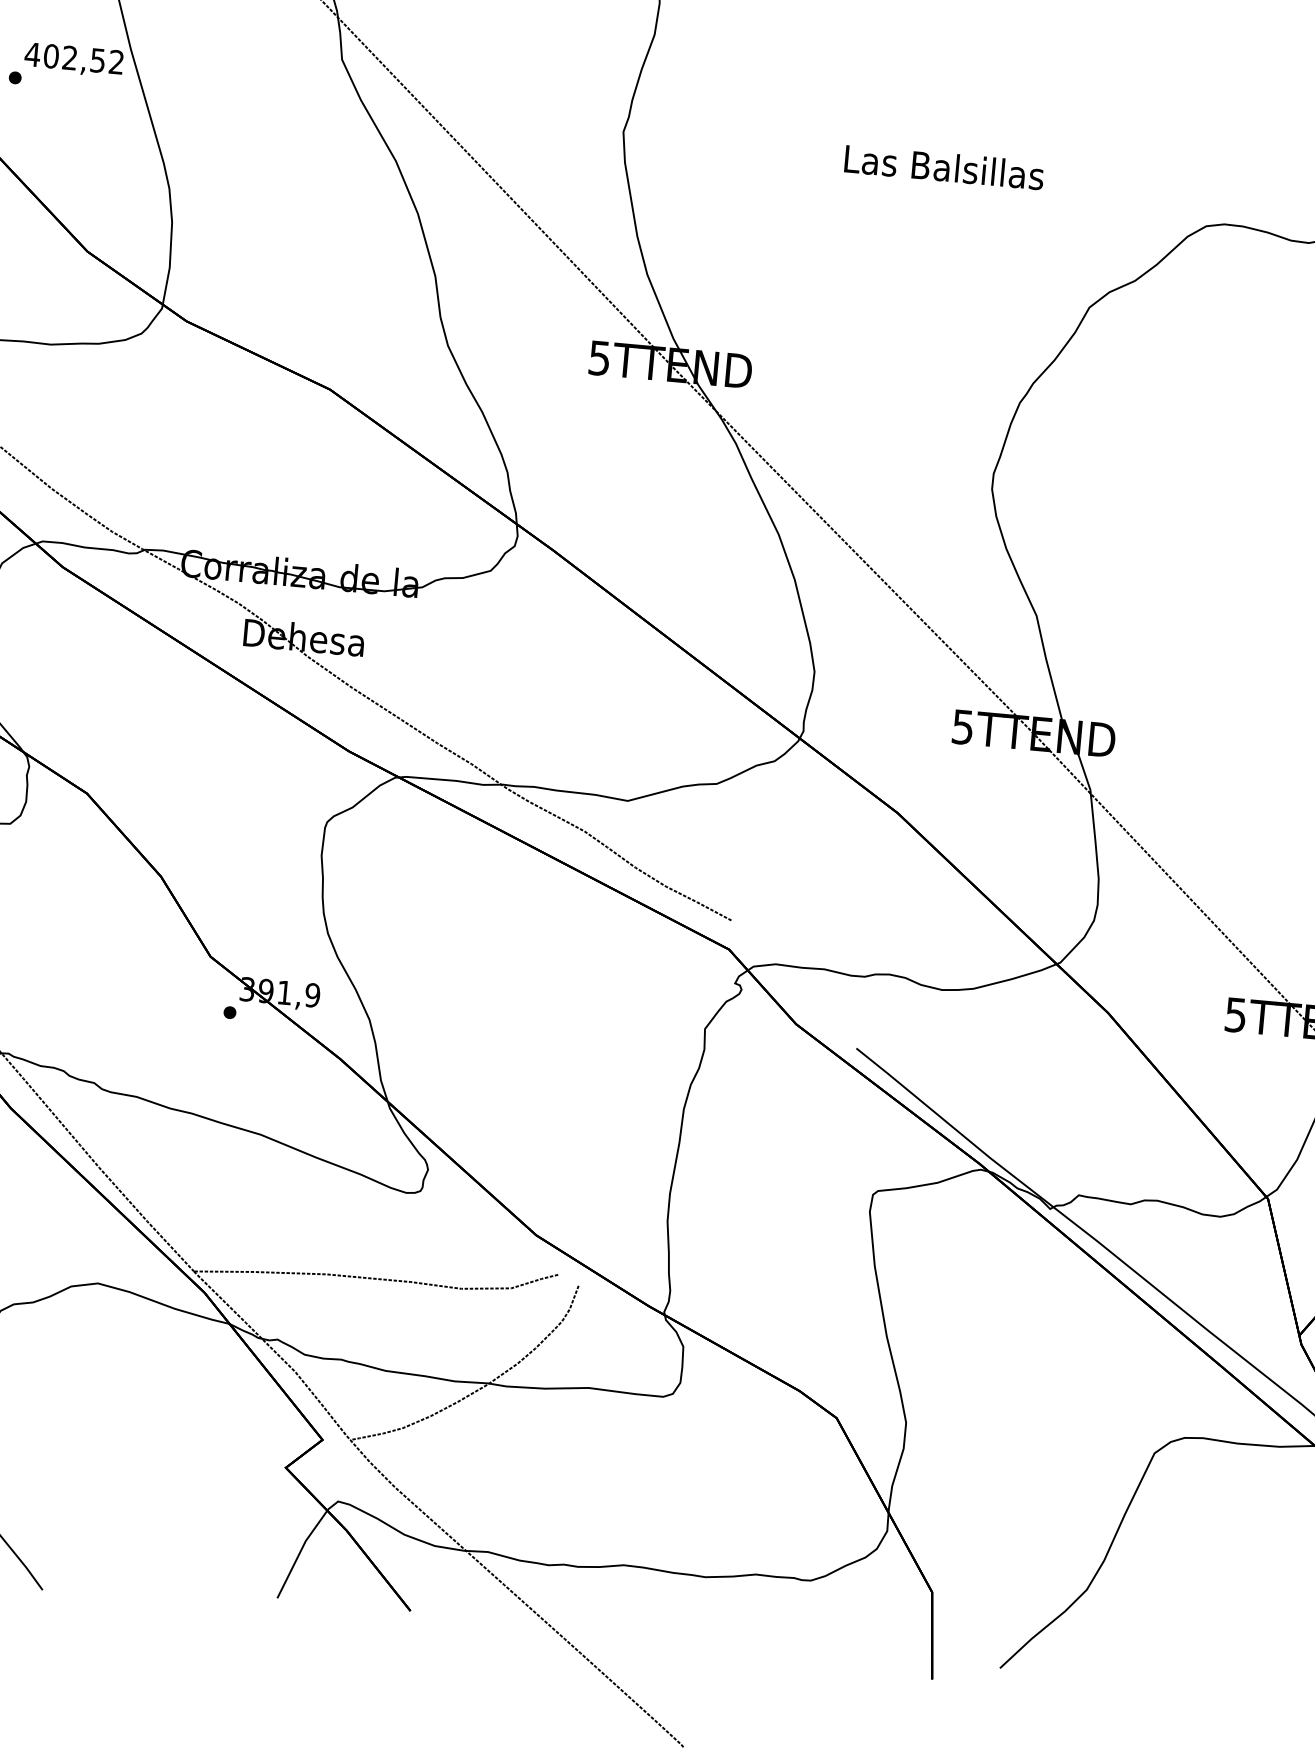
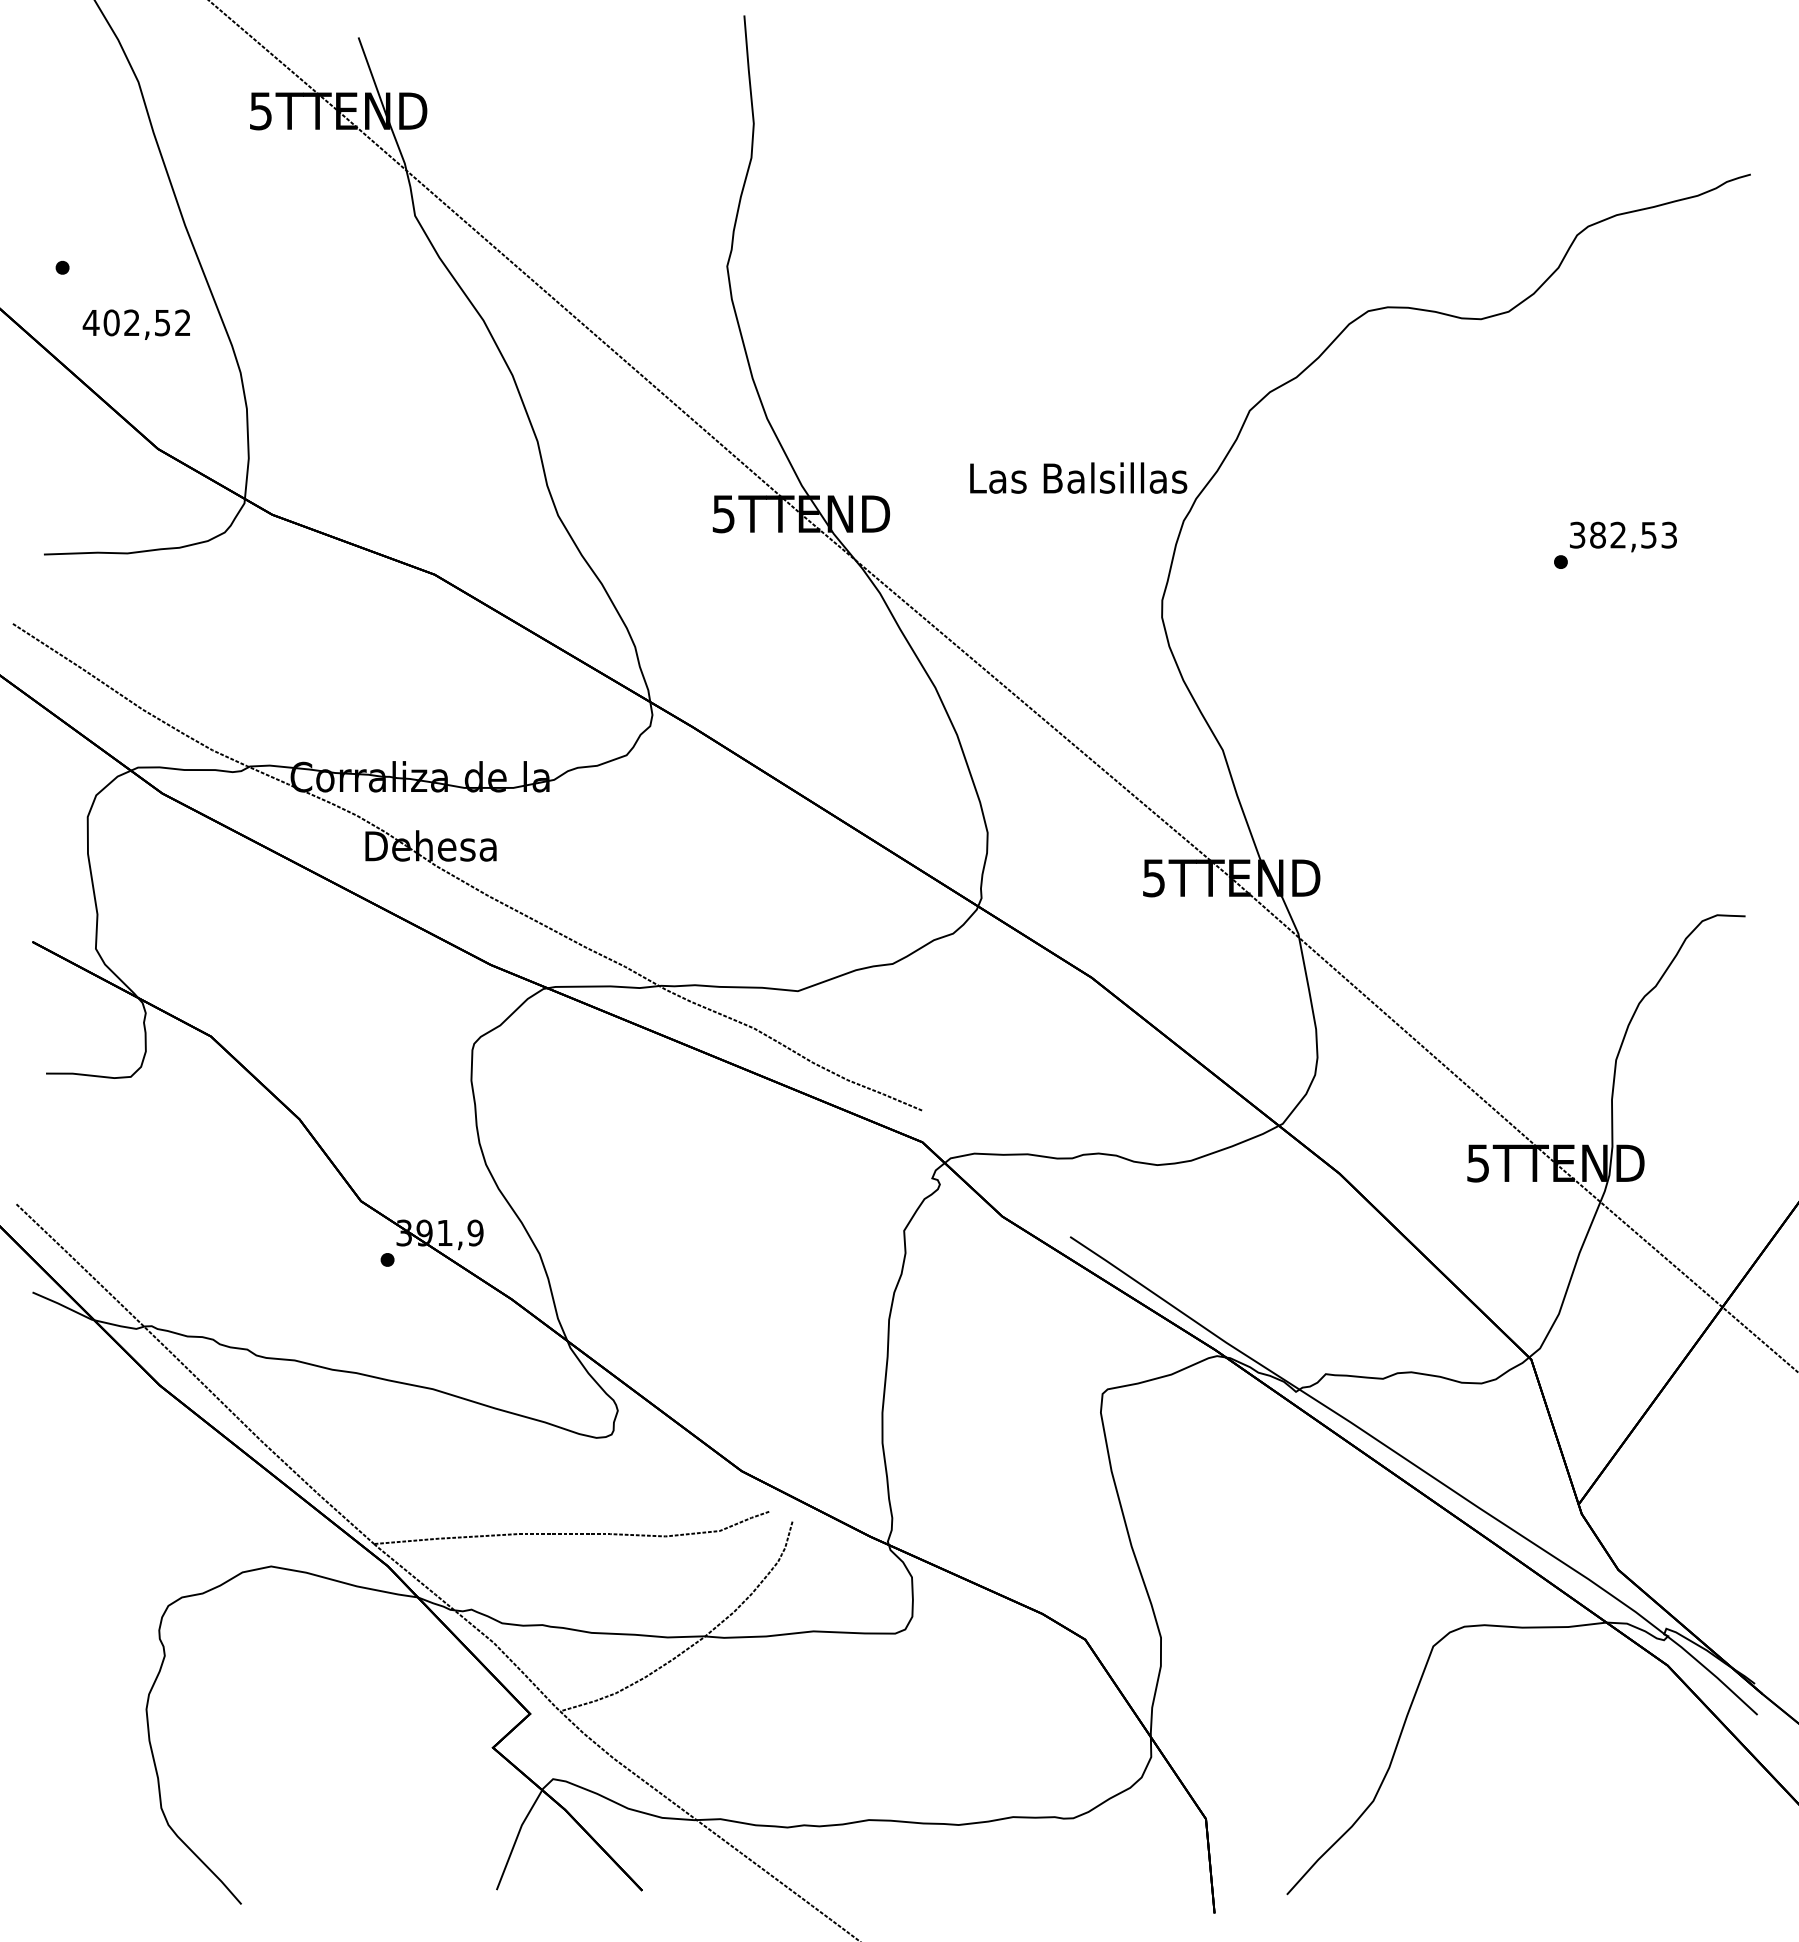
text: (73, 59) -> (135, 324), moved
text: (944, 166) -> (1078, 477), moved

